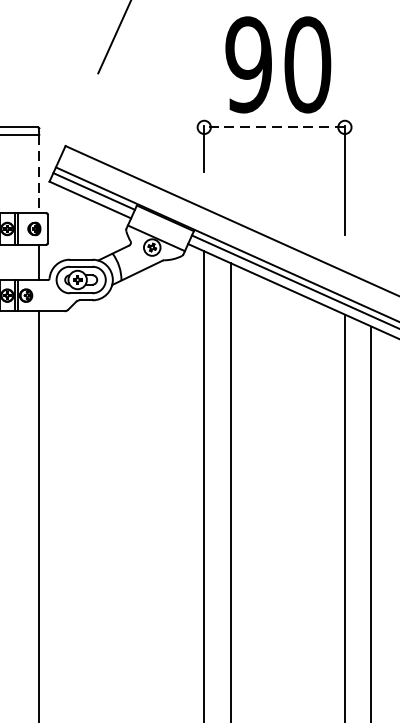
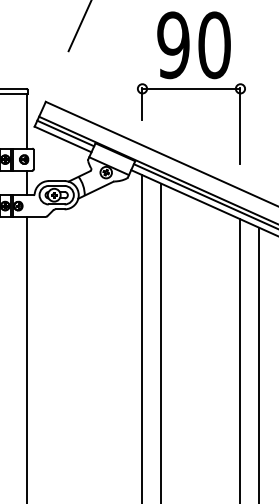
line: (273, 126) -> (190, 88), dashed -> solid
line: (39, 175) -> (27, 122), dashed -> solid

